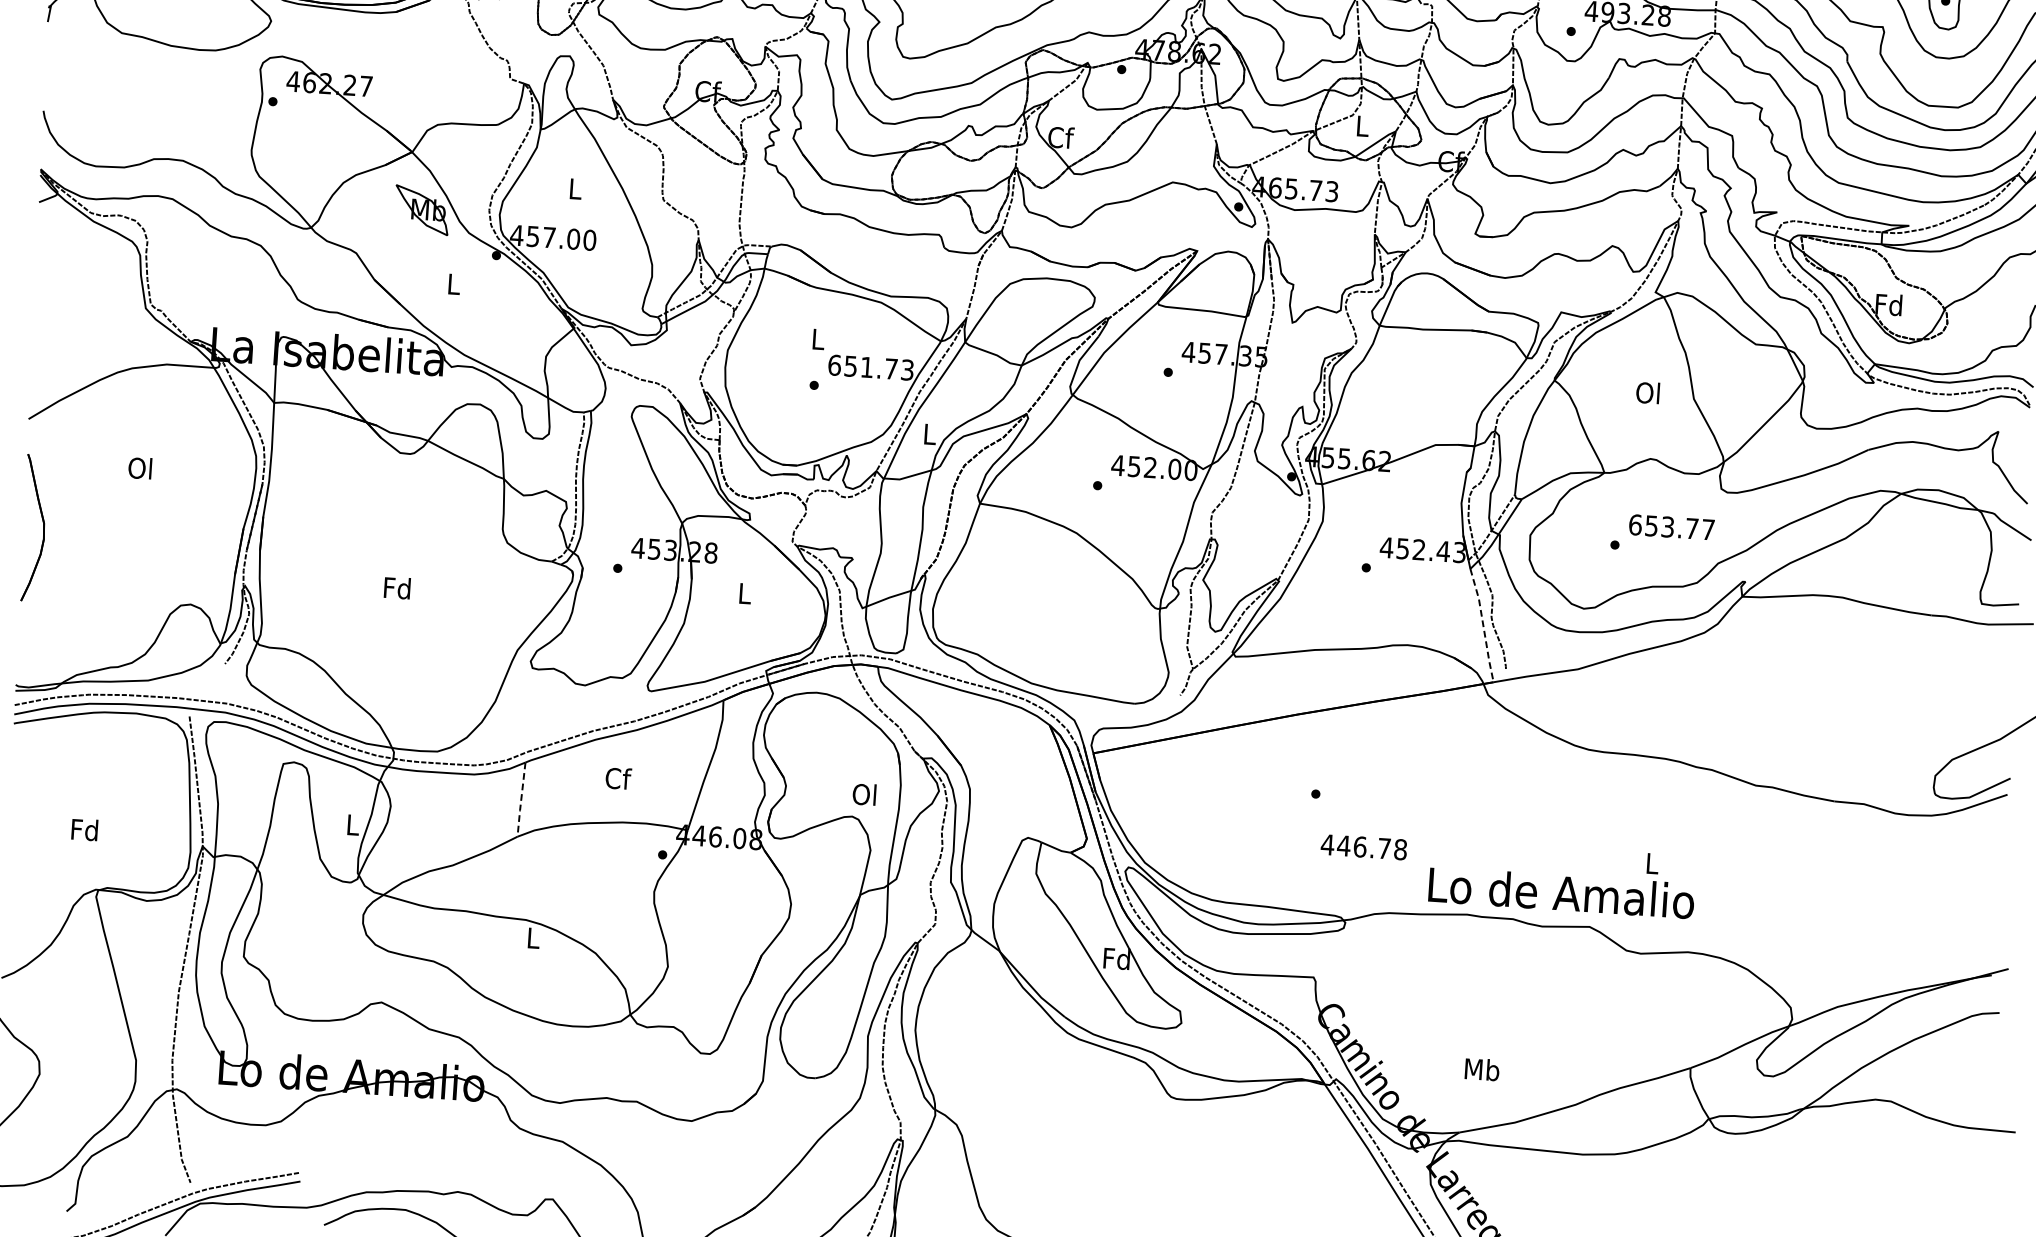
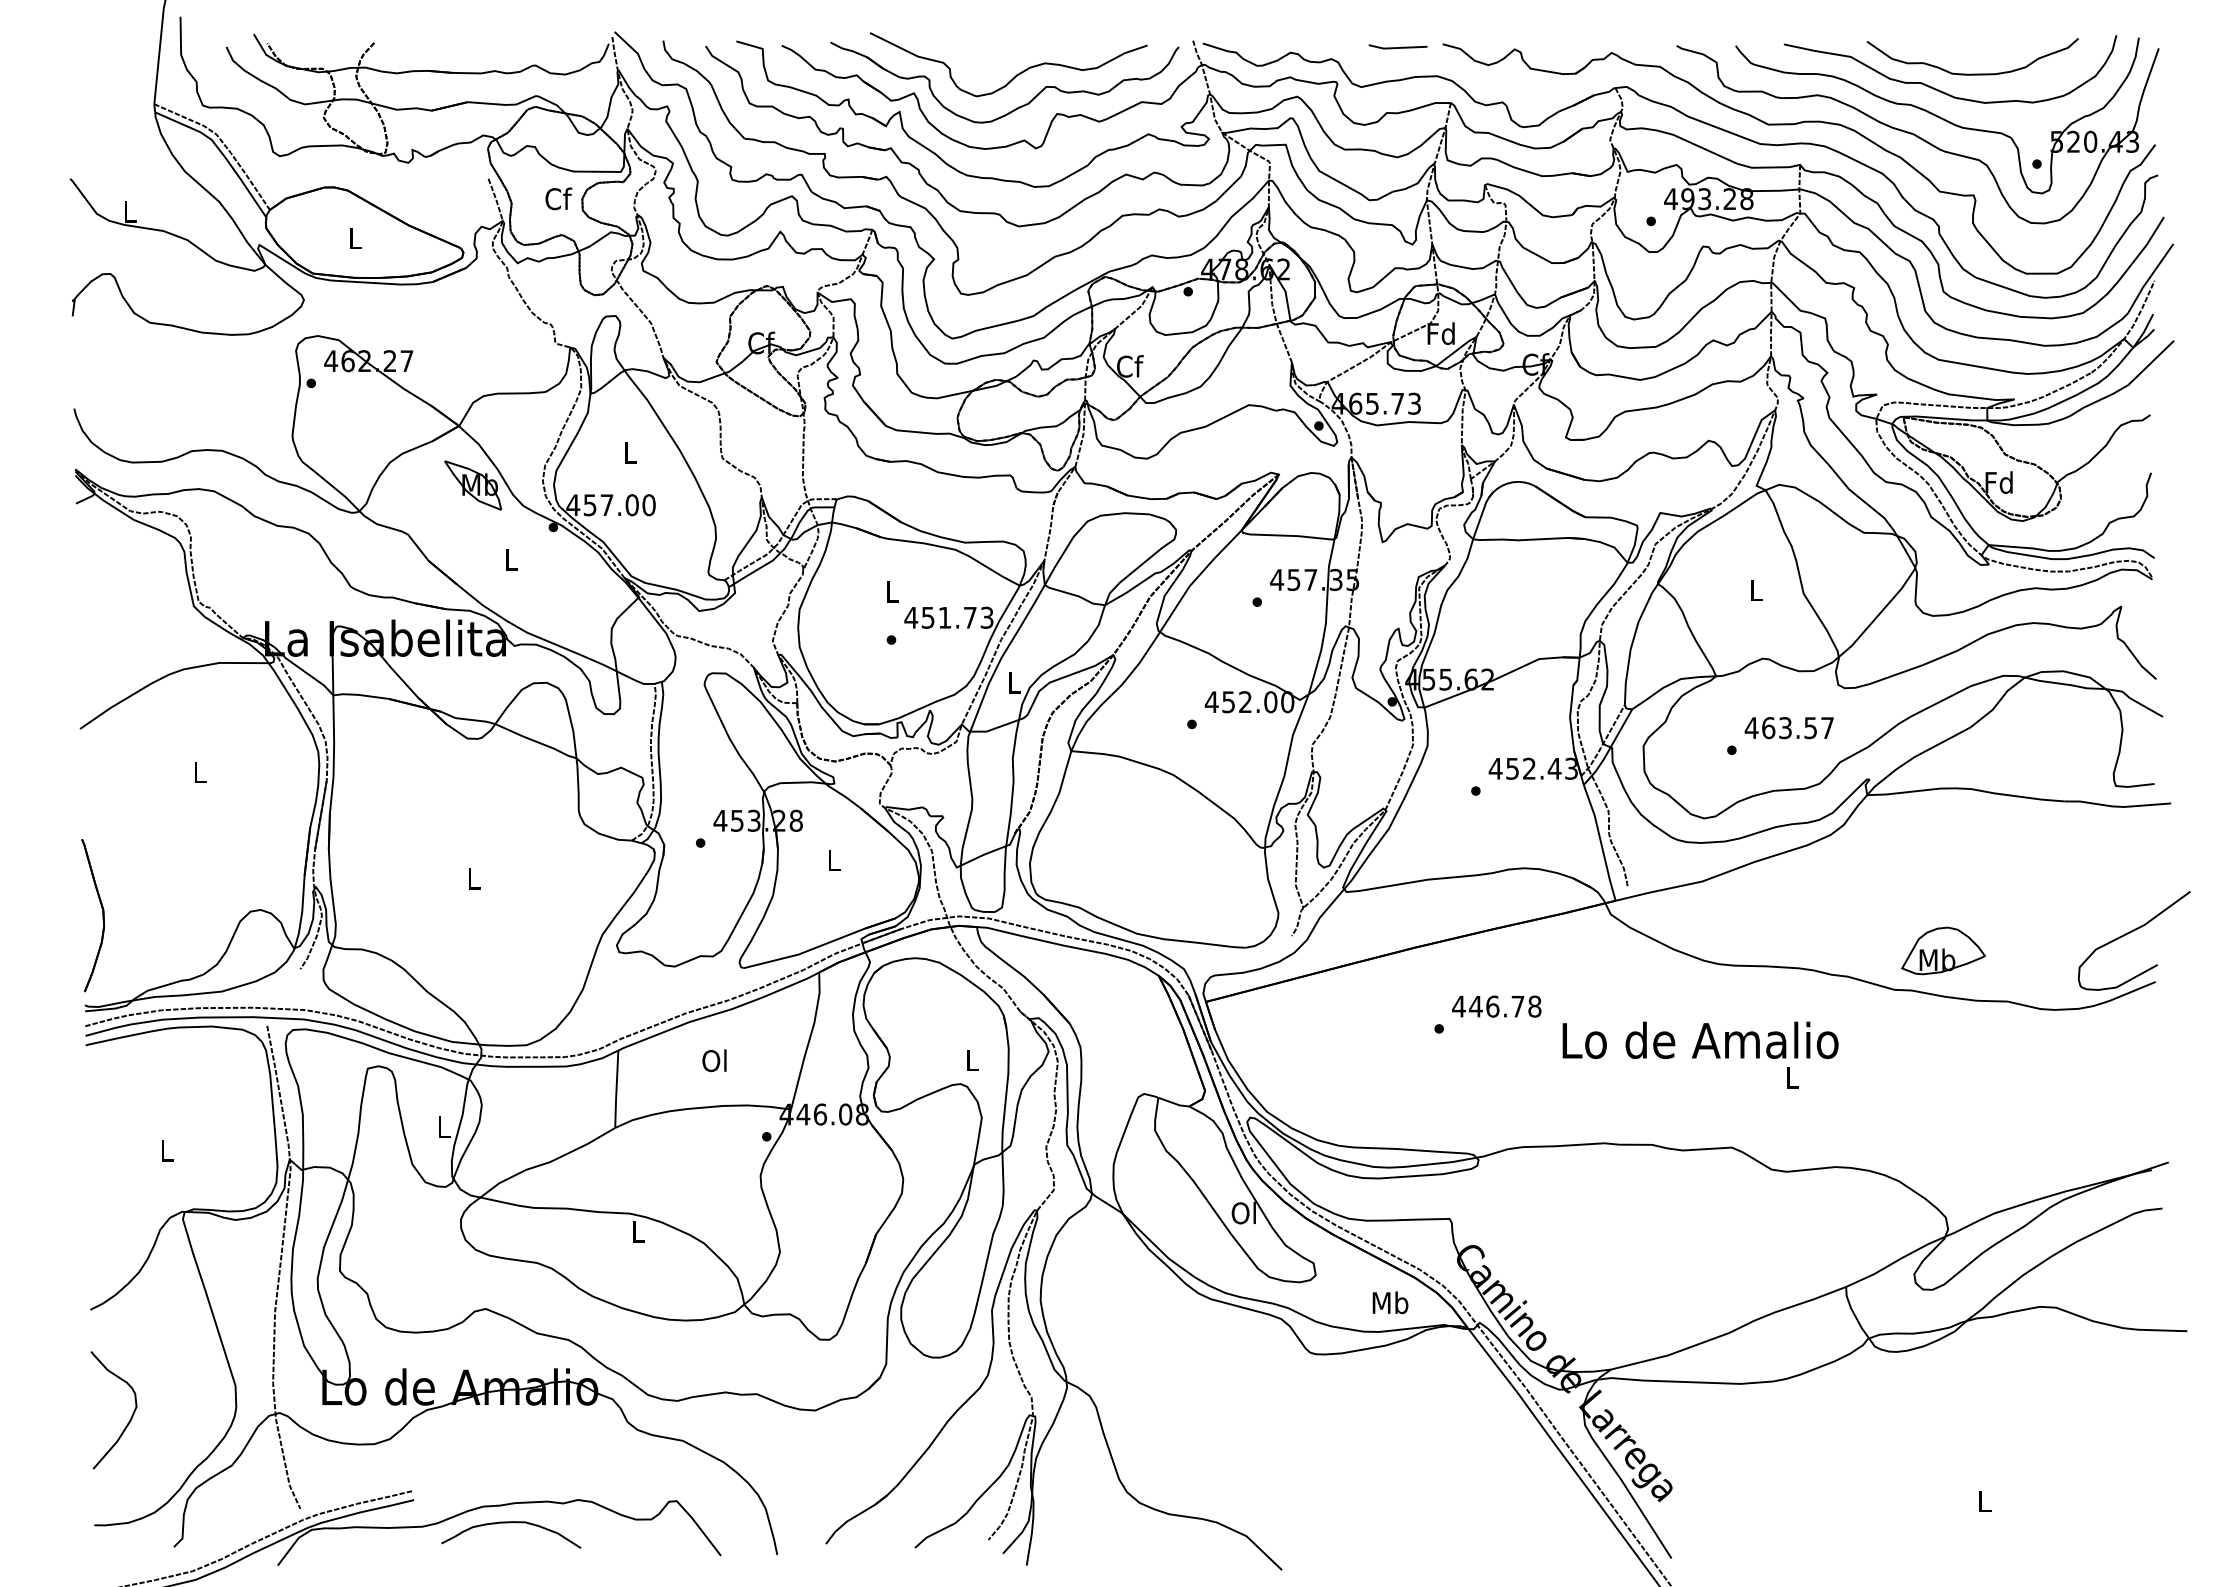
text: (1361, 125) -> (1440, 333), L -> Fd
text: (834, 365) -> (911, 617), 651.73 -> 451.73
text: (1647, 392) -> (1755, 590), Ol -> L
text: (140, 467) -> (199, 771), Ol -> L
text: (1663, 527) -> (1780, 728), 653.77 -> 463.57
part: (43, 528) -> (102, 915), moved
text: (397, 587) -> (473, 878), Fd -> L
line: (1483, 625) -> (1601, 842), dashed -> solid
part: (1805, 750) -> (1943, 950), added
text: (618, 778) -> (715, 1060), Cf -> Ol
text: (864, 794) -> (971, 1060), Ol -> L
line: (521, 799) -> (616, 1089), dashed -> solid
text: (84, 829) -> (166, 1150), Fd -> L
text: (1363, 847) -> (1496, 1006), moved
text: (1561, 892) -> (1700, 1039), moved
text: (1116, 958) -> (1243, 1212), Fd -> Ol
text: (1482, 1069) -> (1390, 1302), moved

